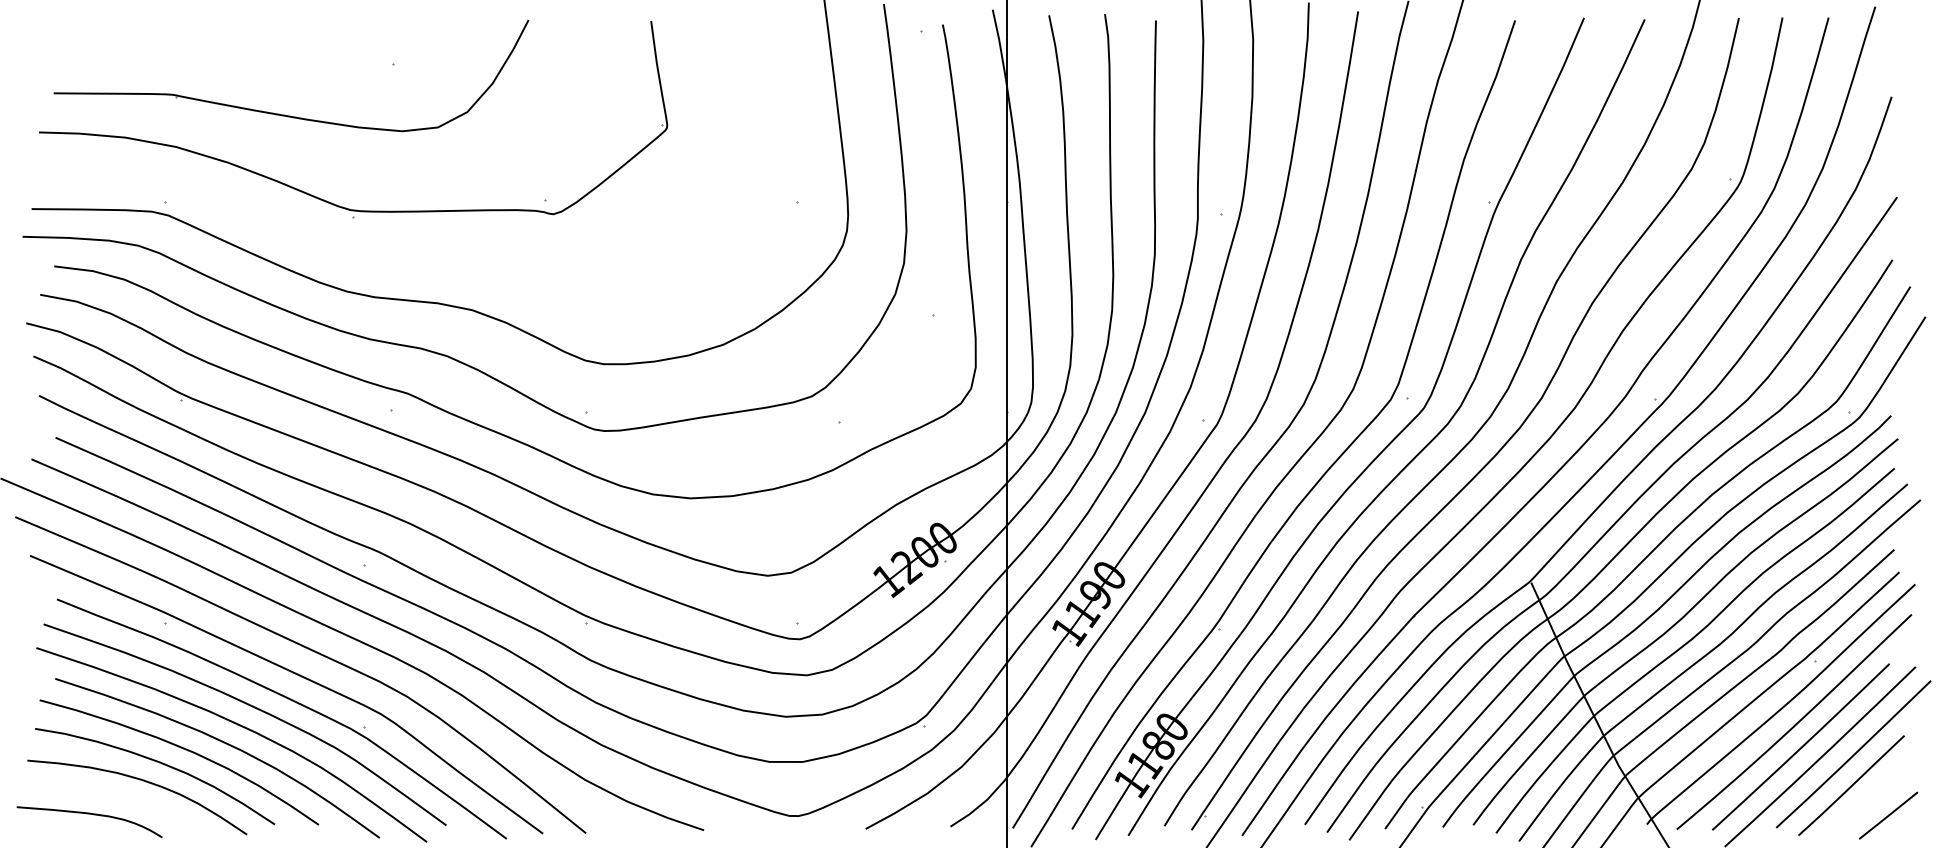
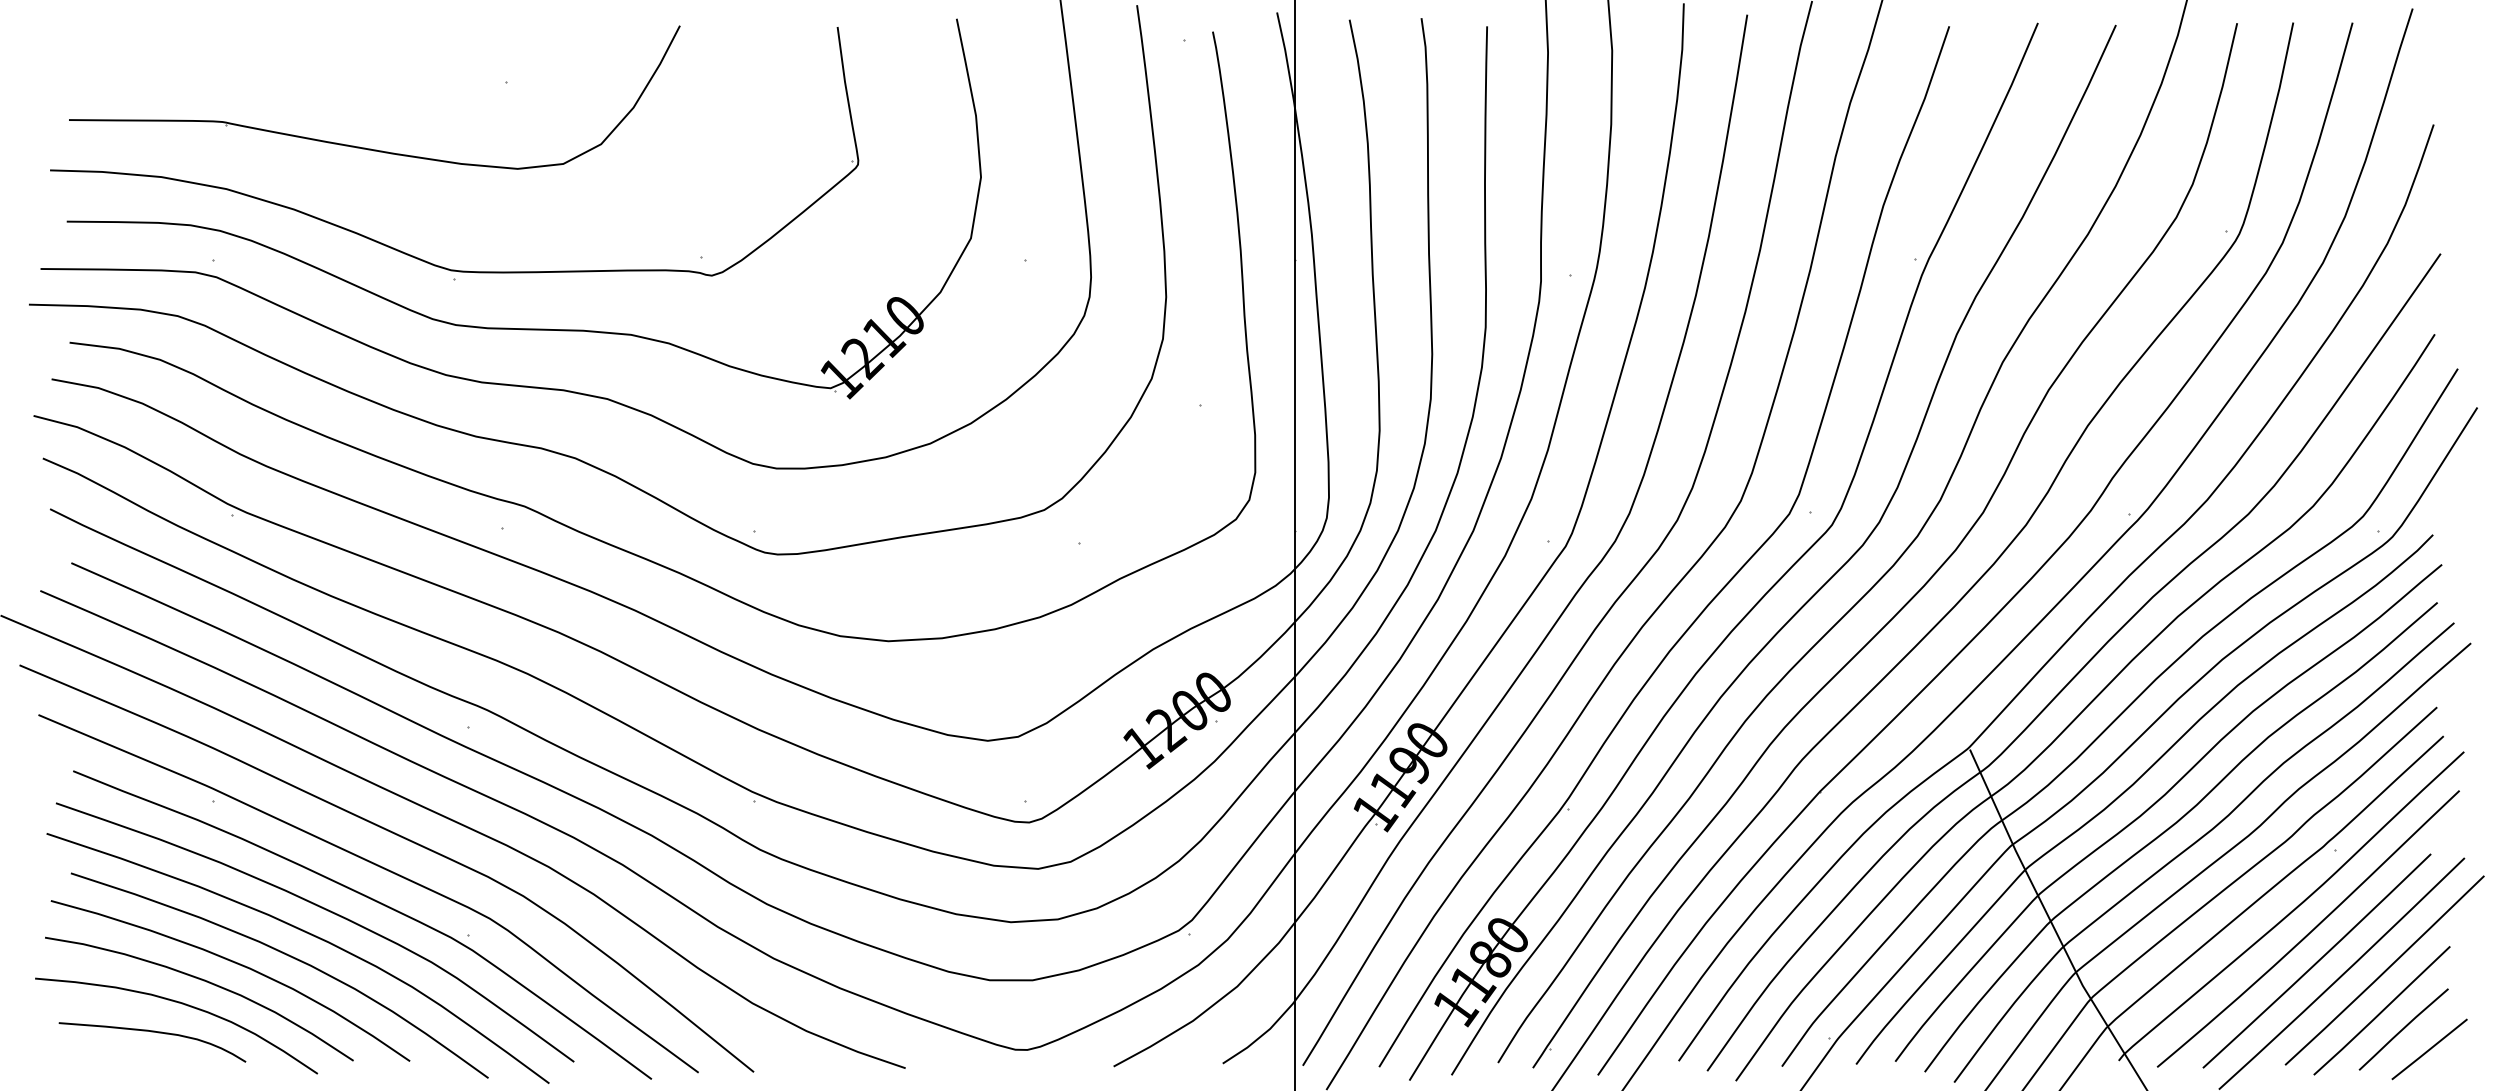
part: (404, 254) -> (520, 327), added
line: (1868, 800) -> (2403, 1029), added
curve: (89, 814) -> (152, 1032), moved

